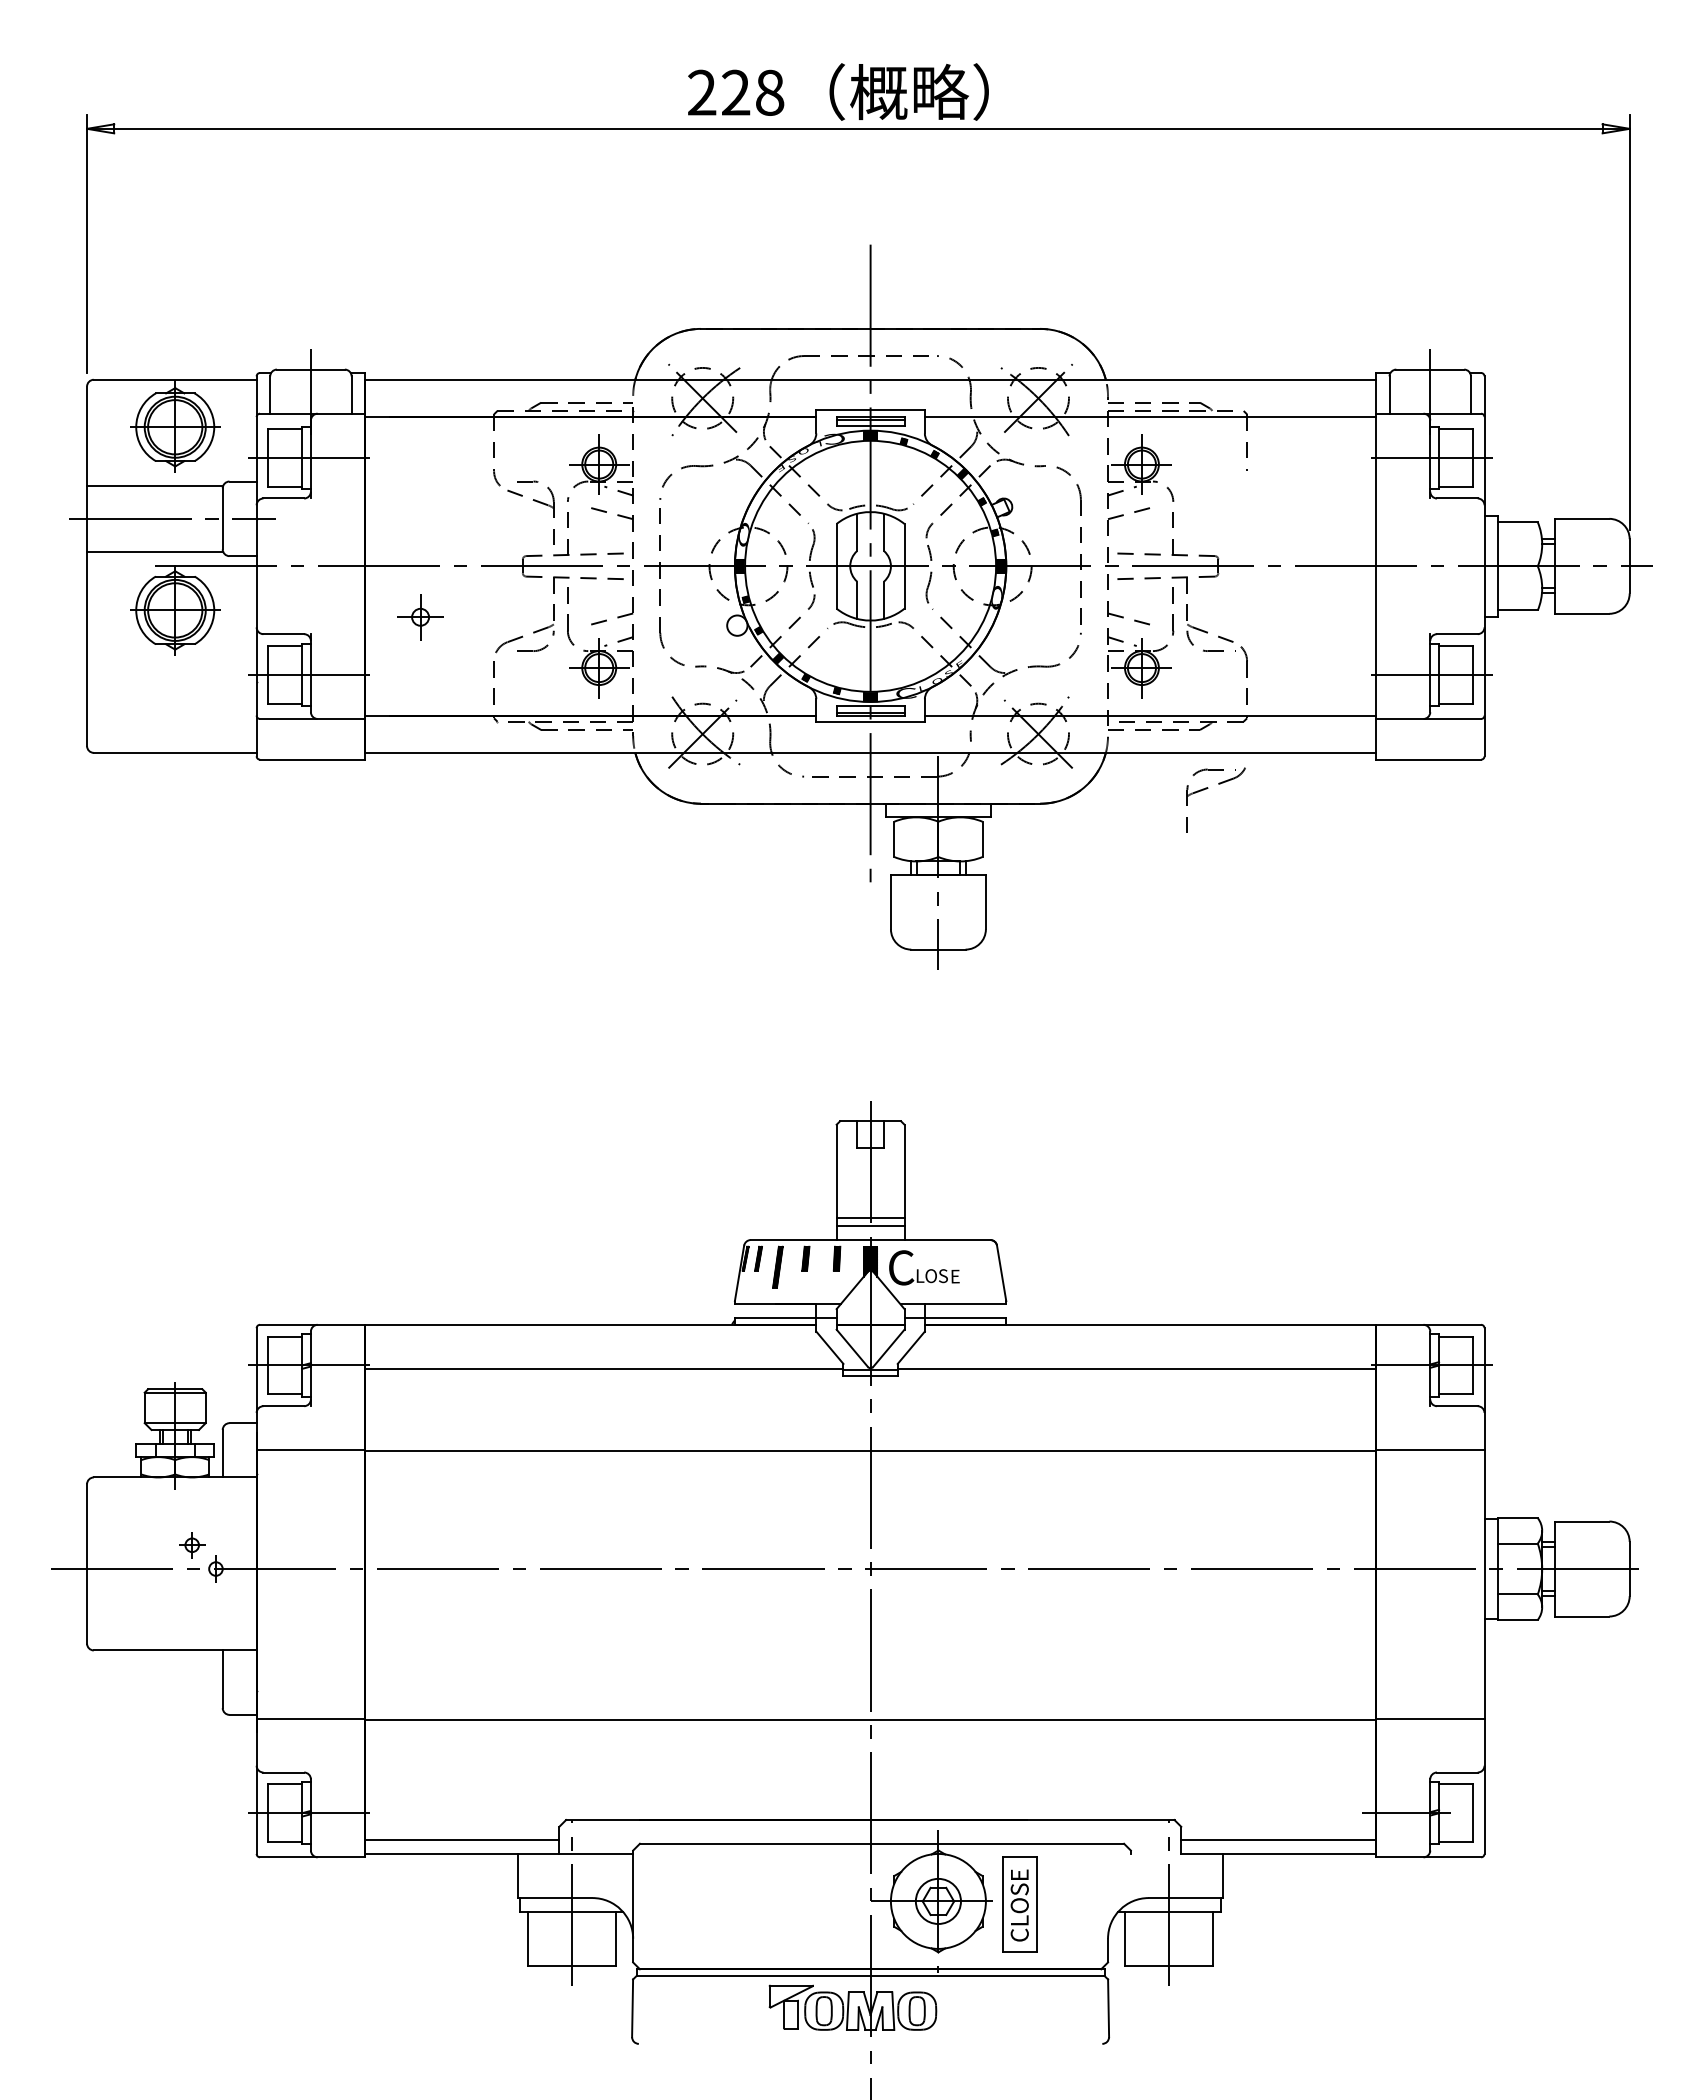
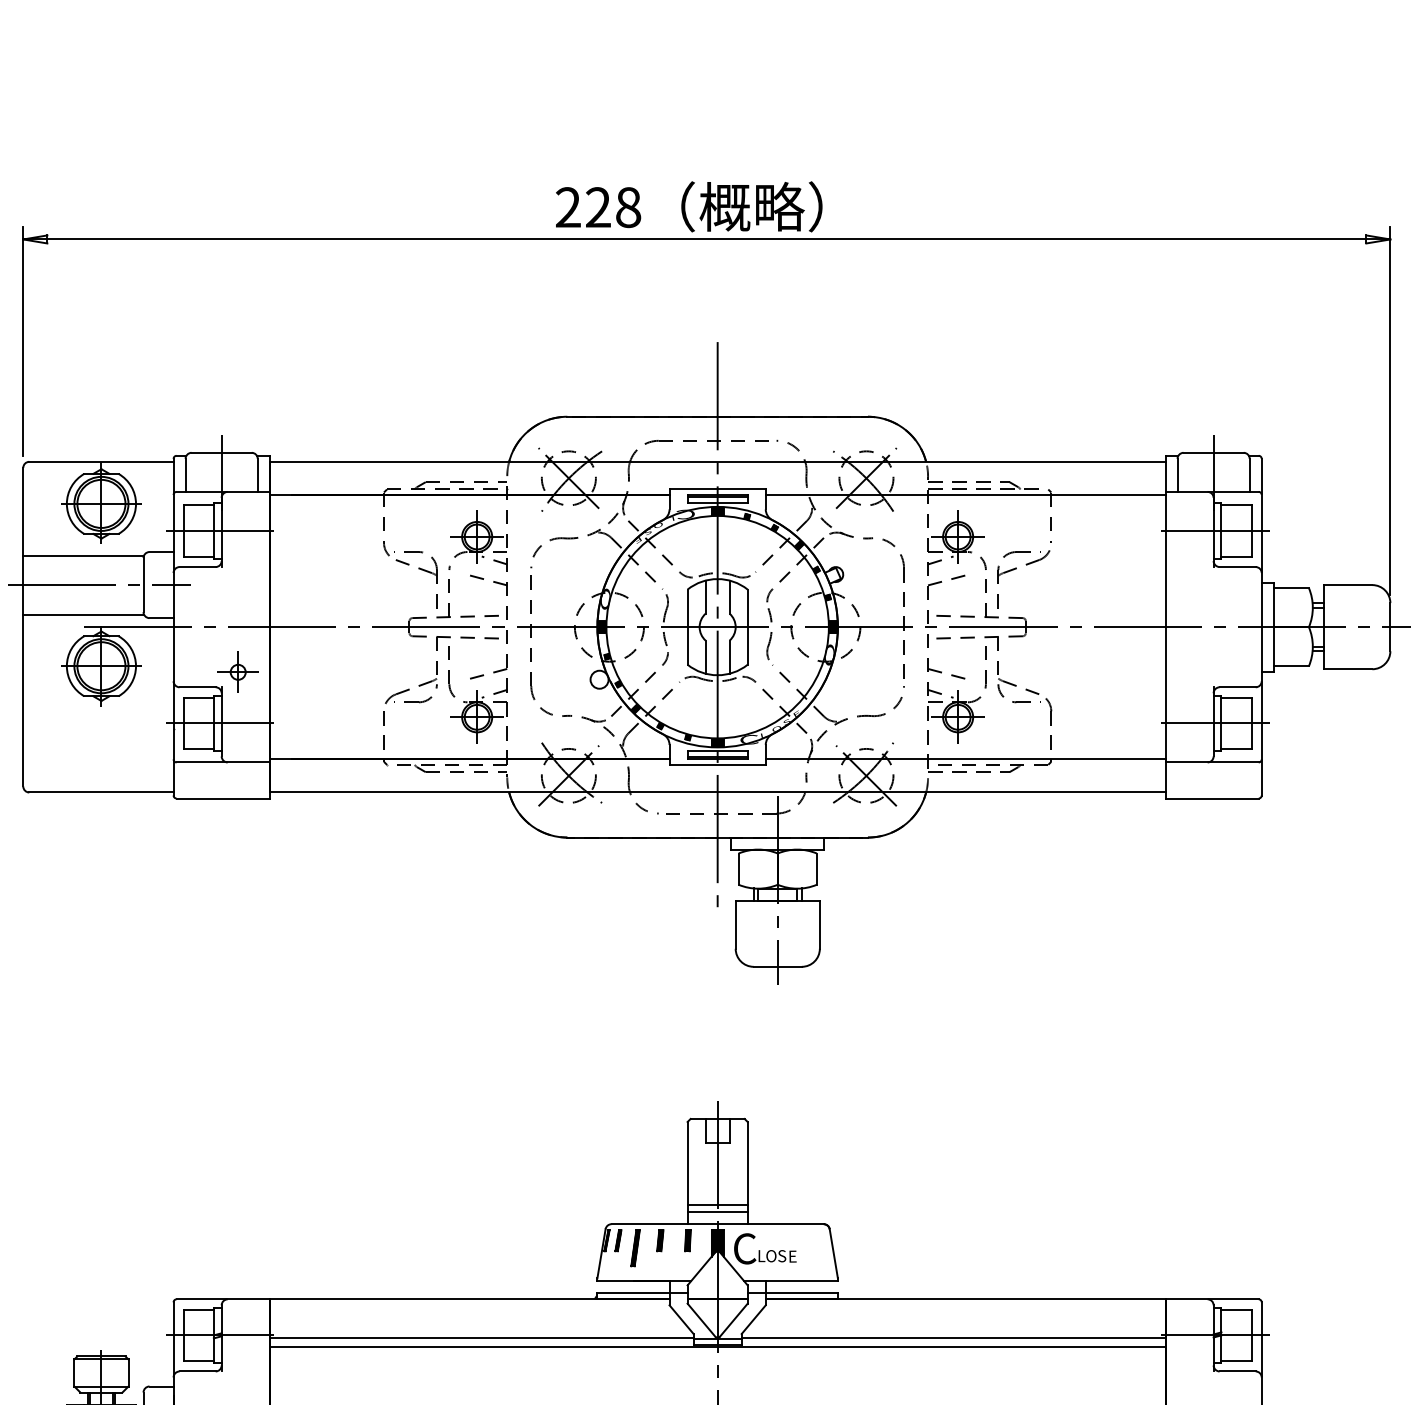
part: (420, 617) -> (238, 672), moved
part: (1208, 788) -> (1017, 568), moved
line: (870, 1379) -> (717, 1347), added

